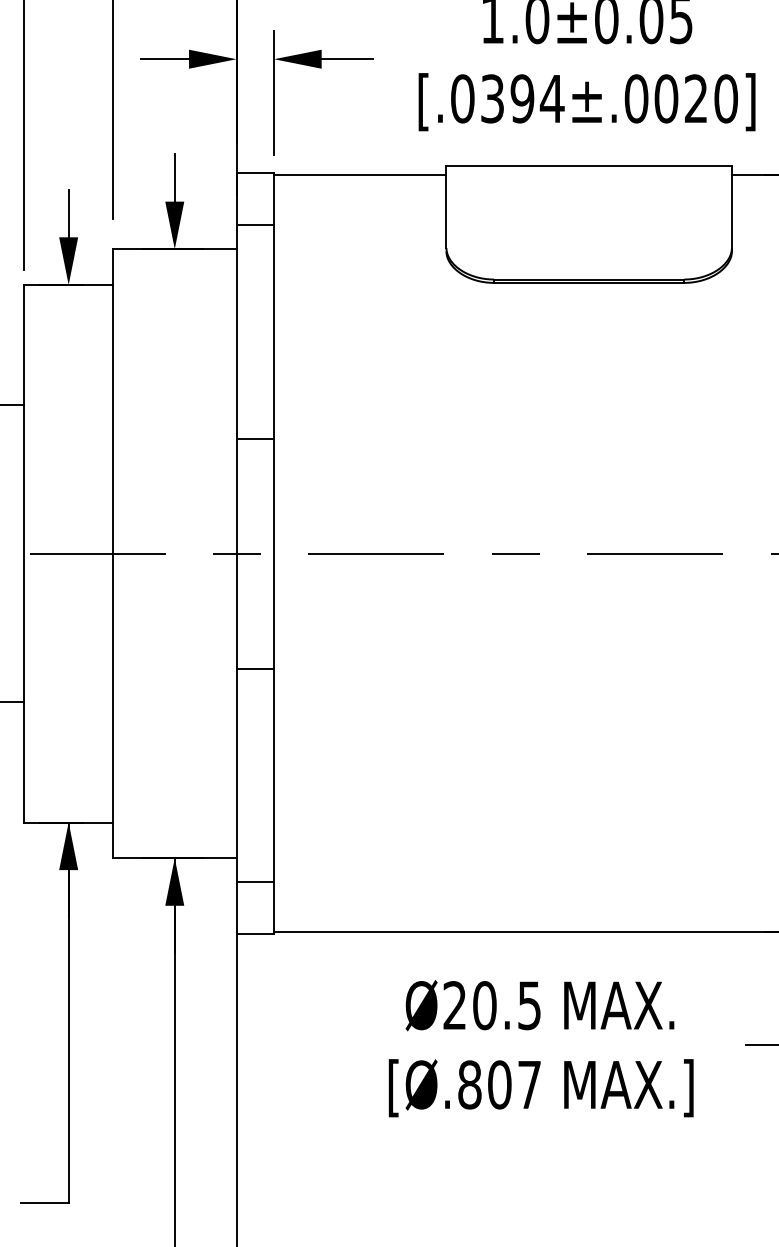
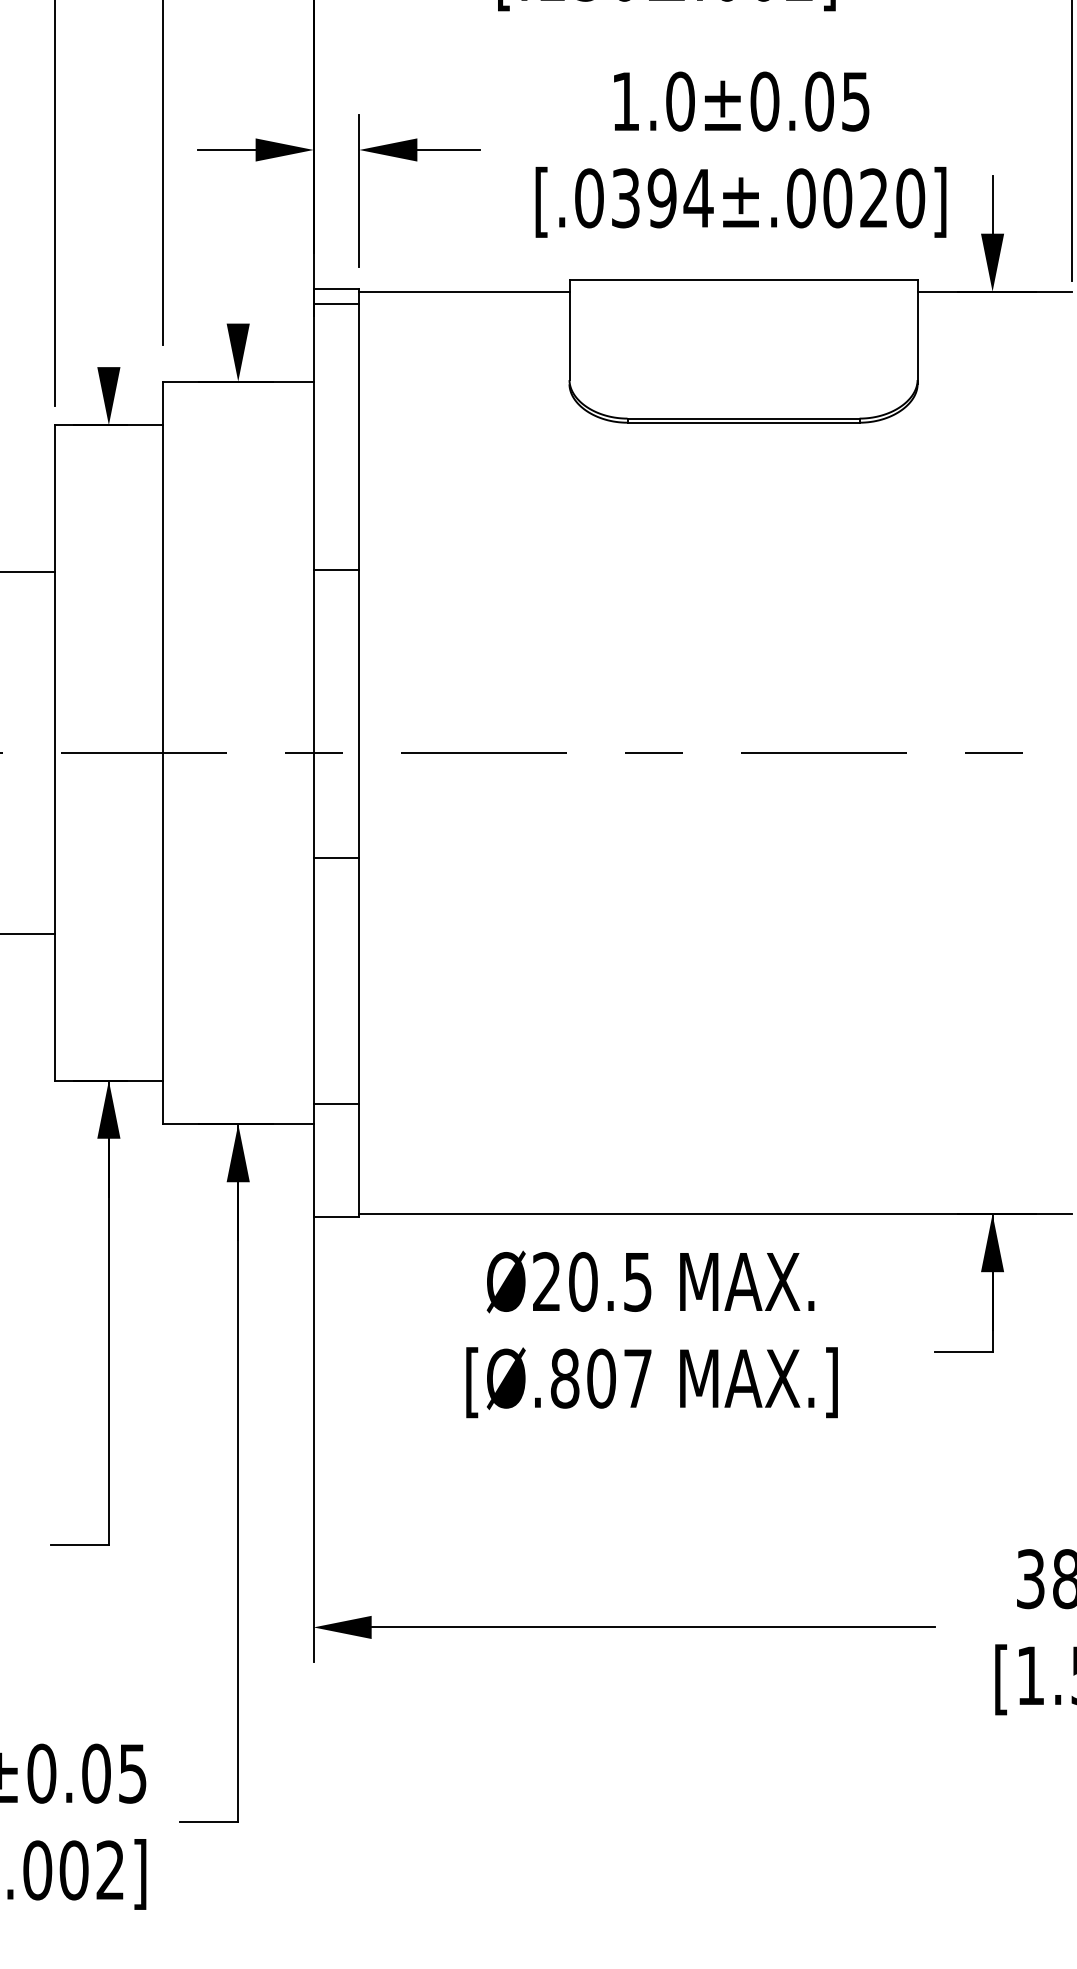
line: (174, 177) -> (238, 294), removed
line: (68, 213) -> (108, 338), removed
line: (255, 225) -> (336, 304), moved
line: (255, 438) -> (336, 569), moved
line: (255, 668) -> (336, 858), moved
line: (255, 882) -> (336, 1103), moved
text: (540, 1048) -> (651, 1334), moved

